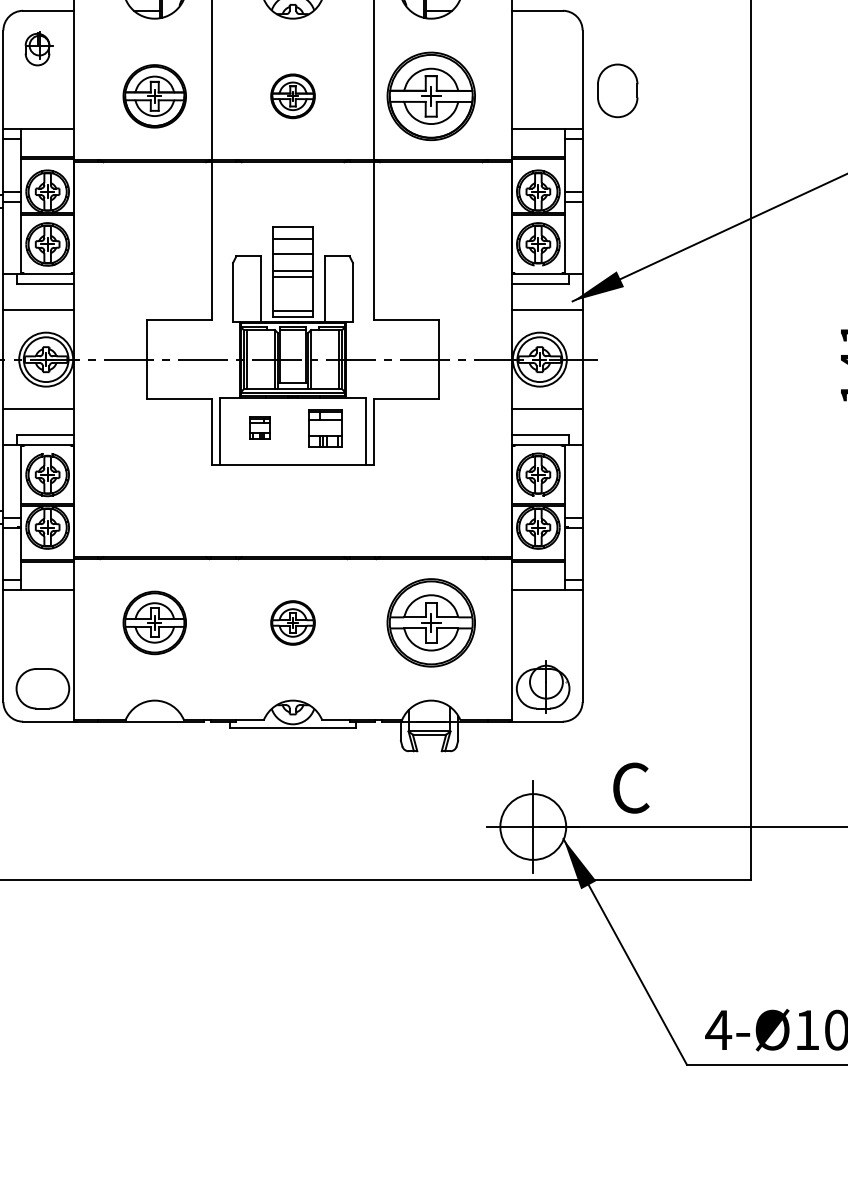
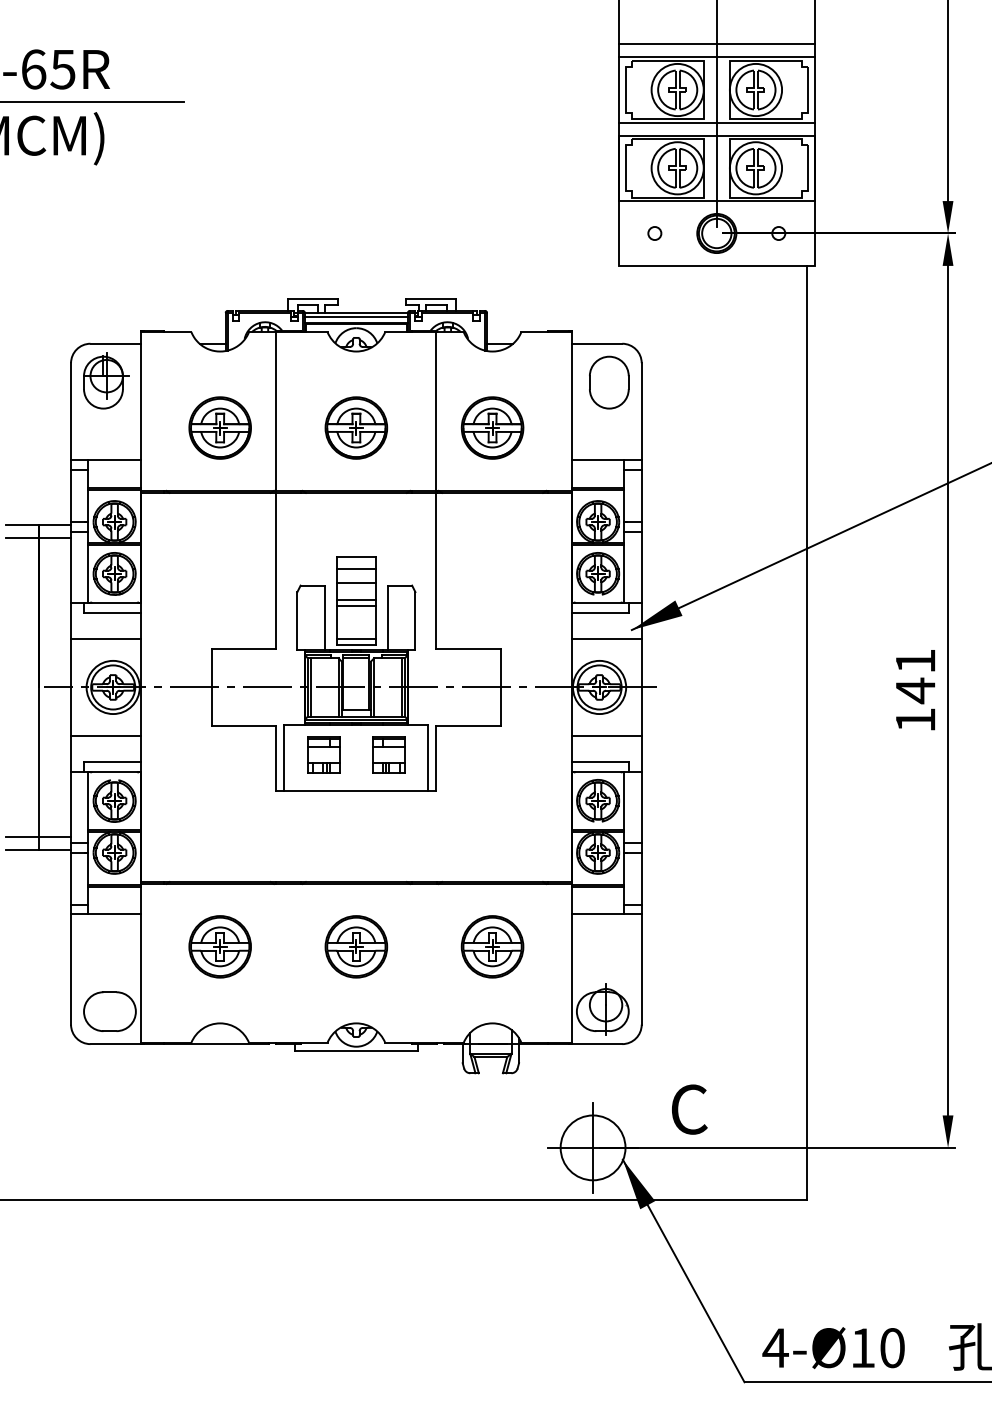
part: (39, 48) -> (106, 380), size x1.67
part: (617, 90) -> (609, 382), moved
part: (293, 95) -> (356, 427), size x1.43
part: (431, 95) -> (492, 427), size x0.71
part: (259, 427) -> (323, 754), size x1.67
part: (293, 622) -> (356, 946), size x1.43
part: (431, 622) -> (492, 946), size x0.71

